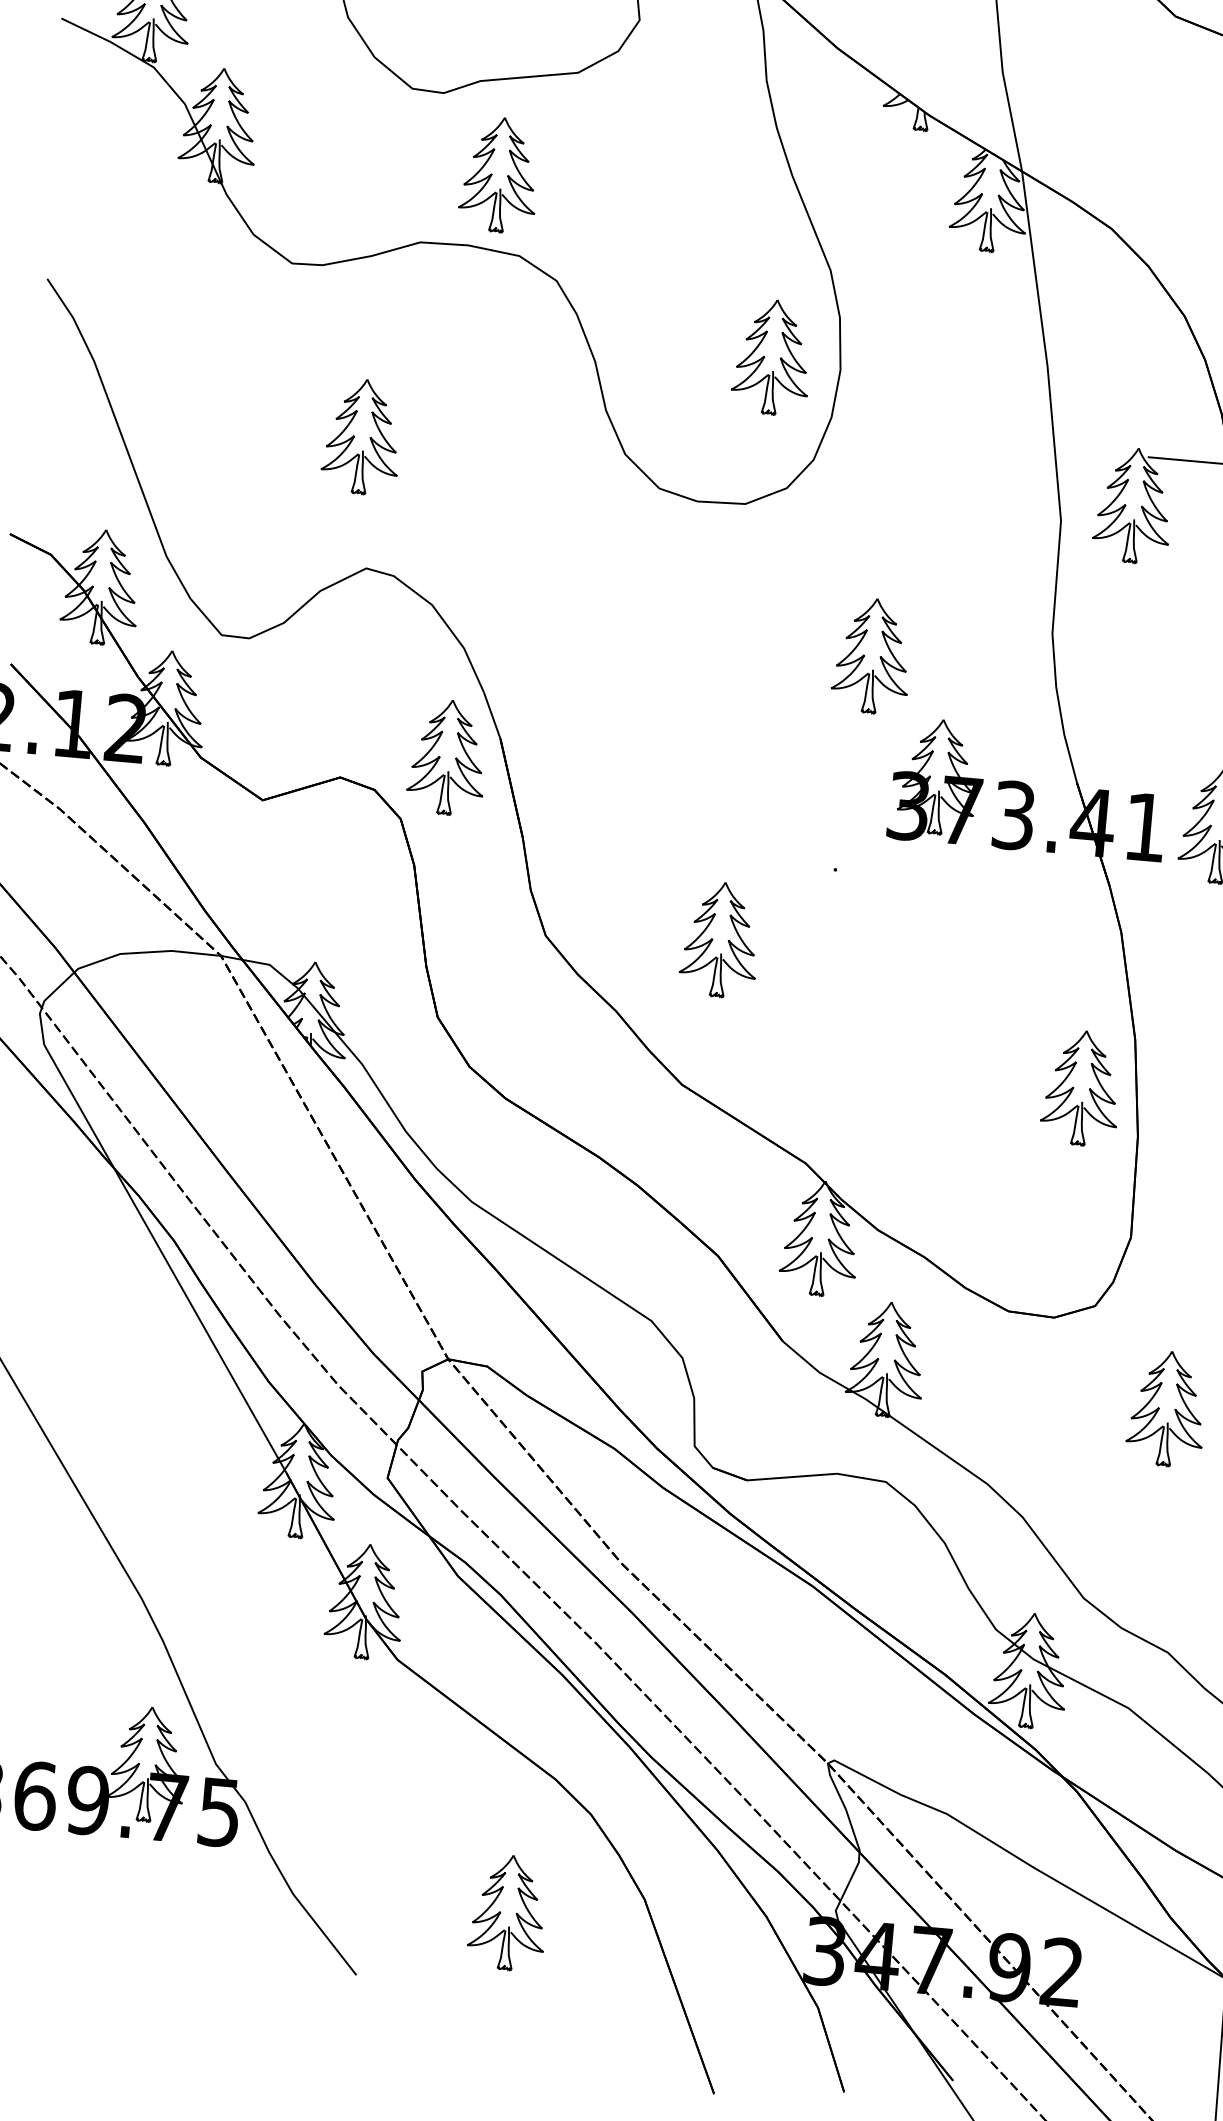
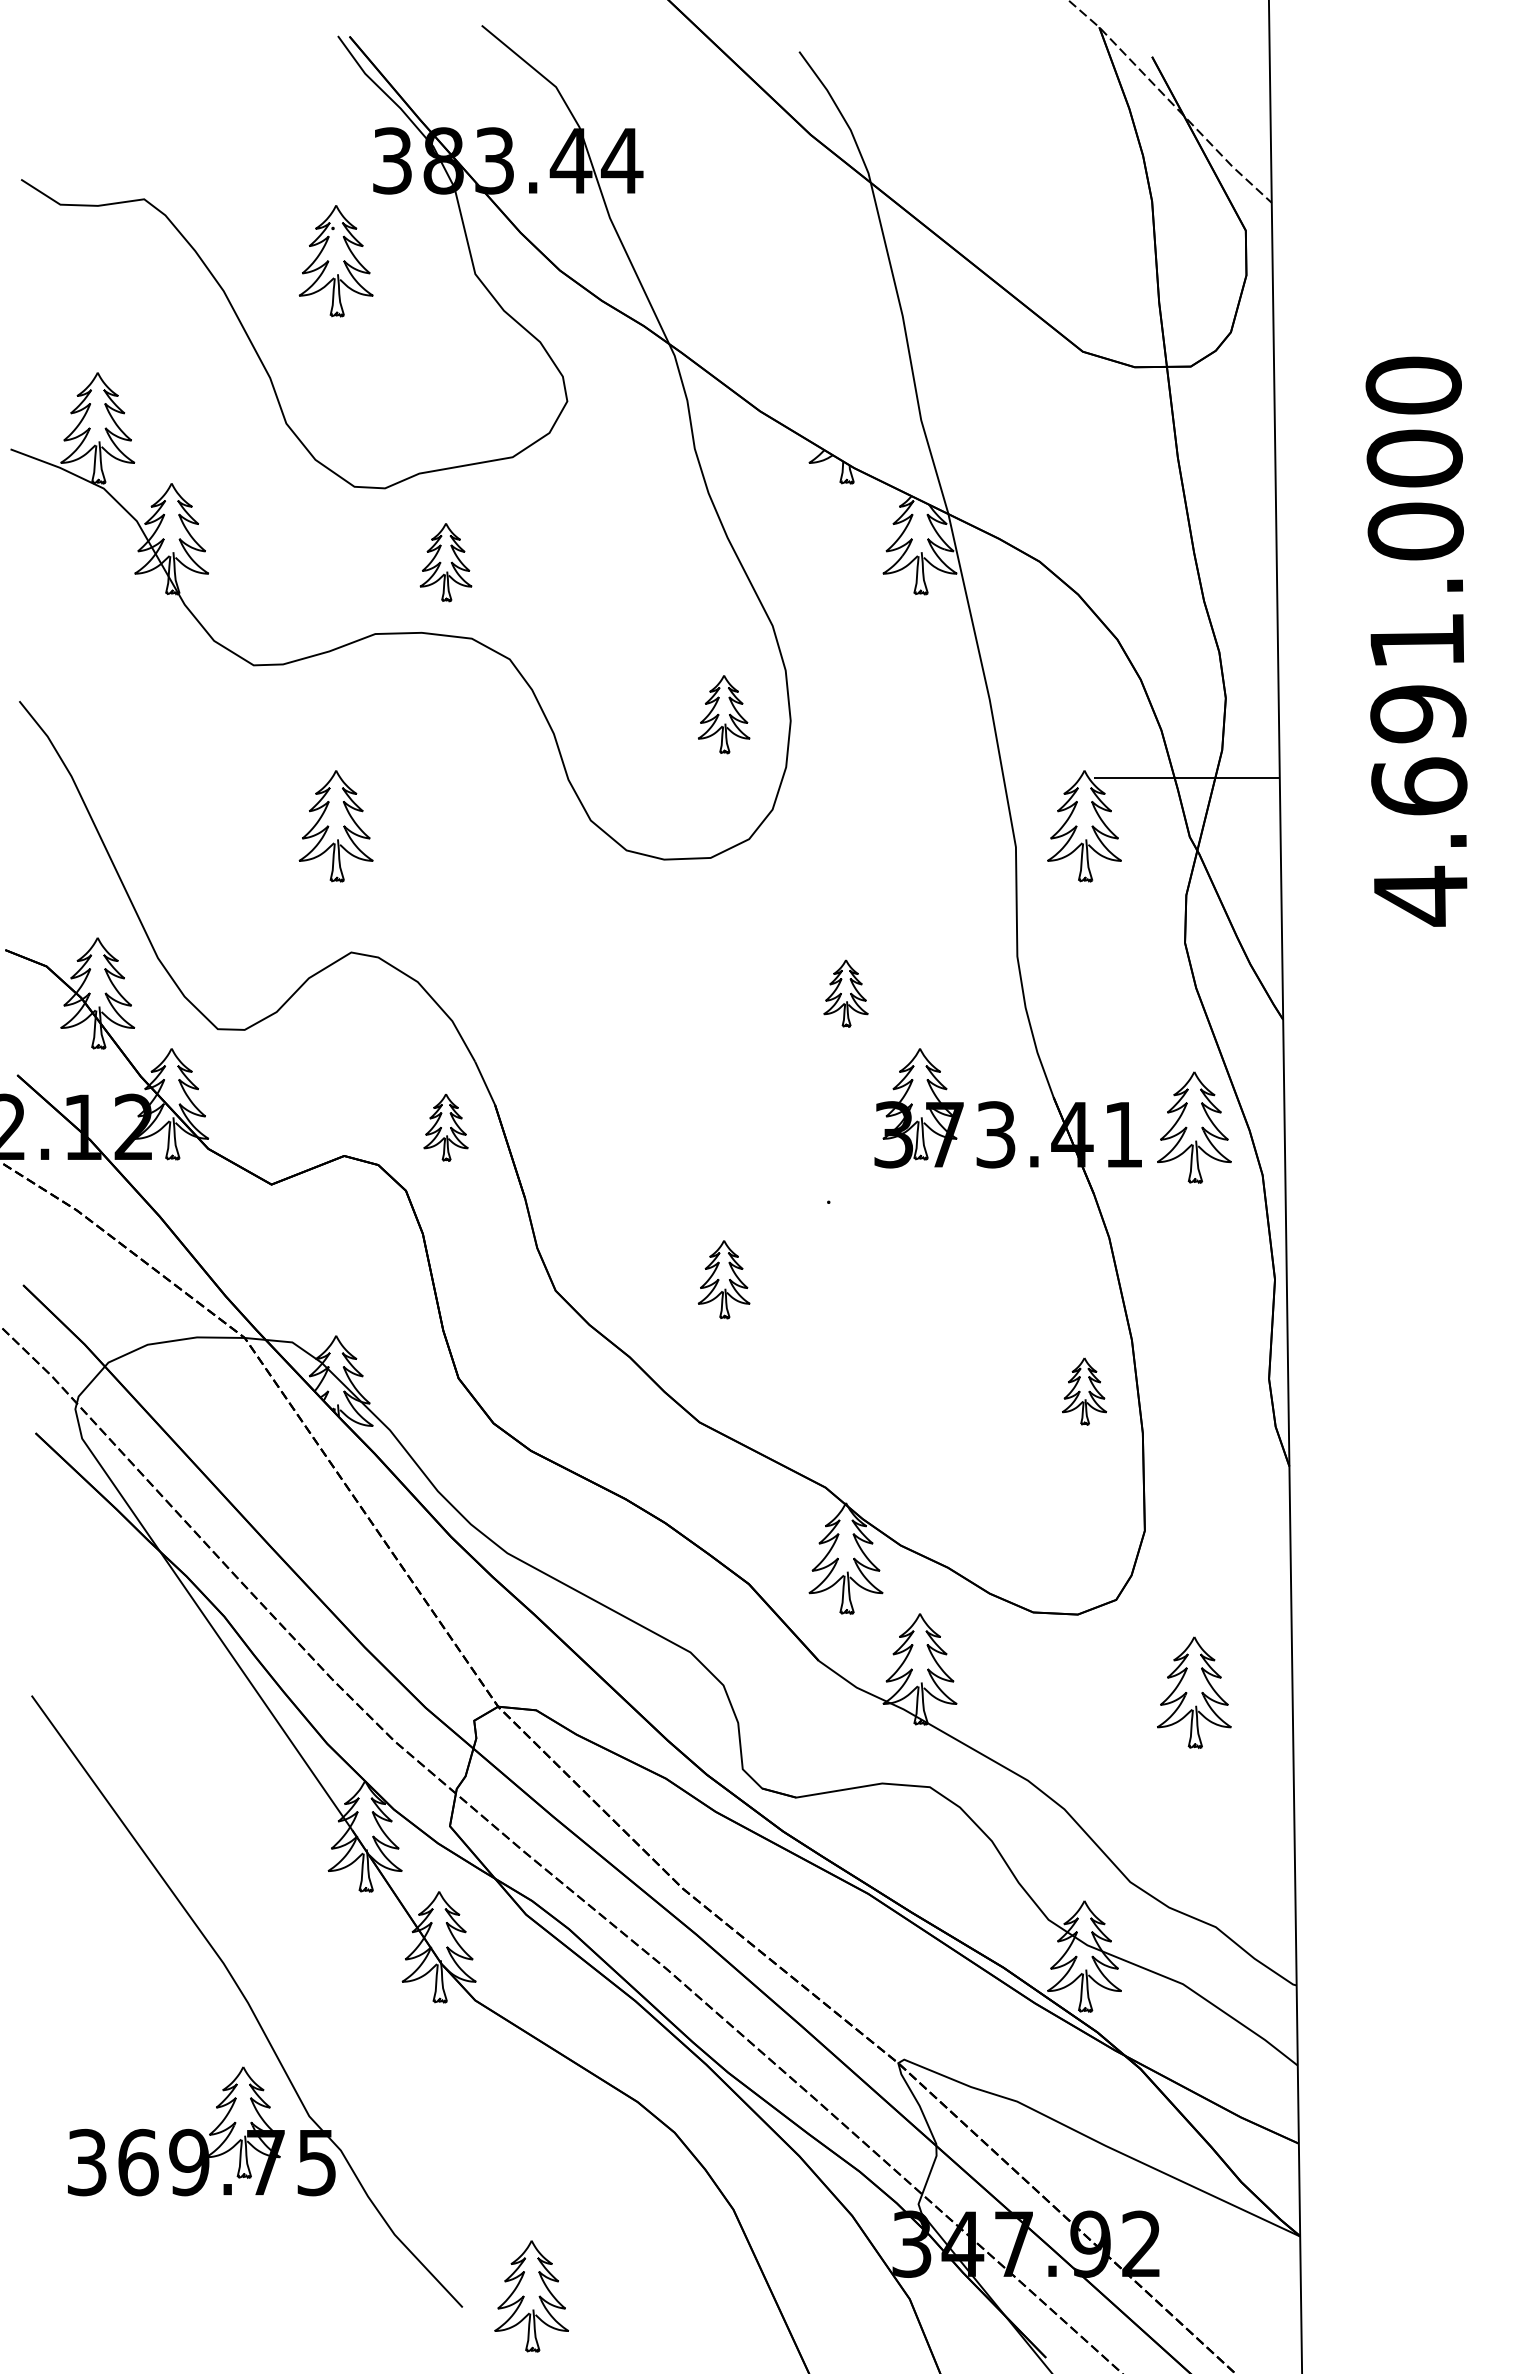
part: (499, 175) -> (445, 562), size x0.7
part: (771, 357) -> (723, 714), size x0.7
part: (871, 656) -> (845, 993), size x0.6
part: (447, 757) -> (445, 1127), size x0.6
part: (719, 939) -> (723, 1279), size x0.7
part: (1081, 1088) -> (1084, 1391), size x0.6
part: (508, 1912) -> (531, 2296), moved

